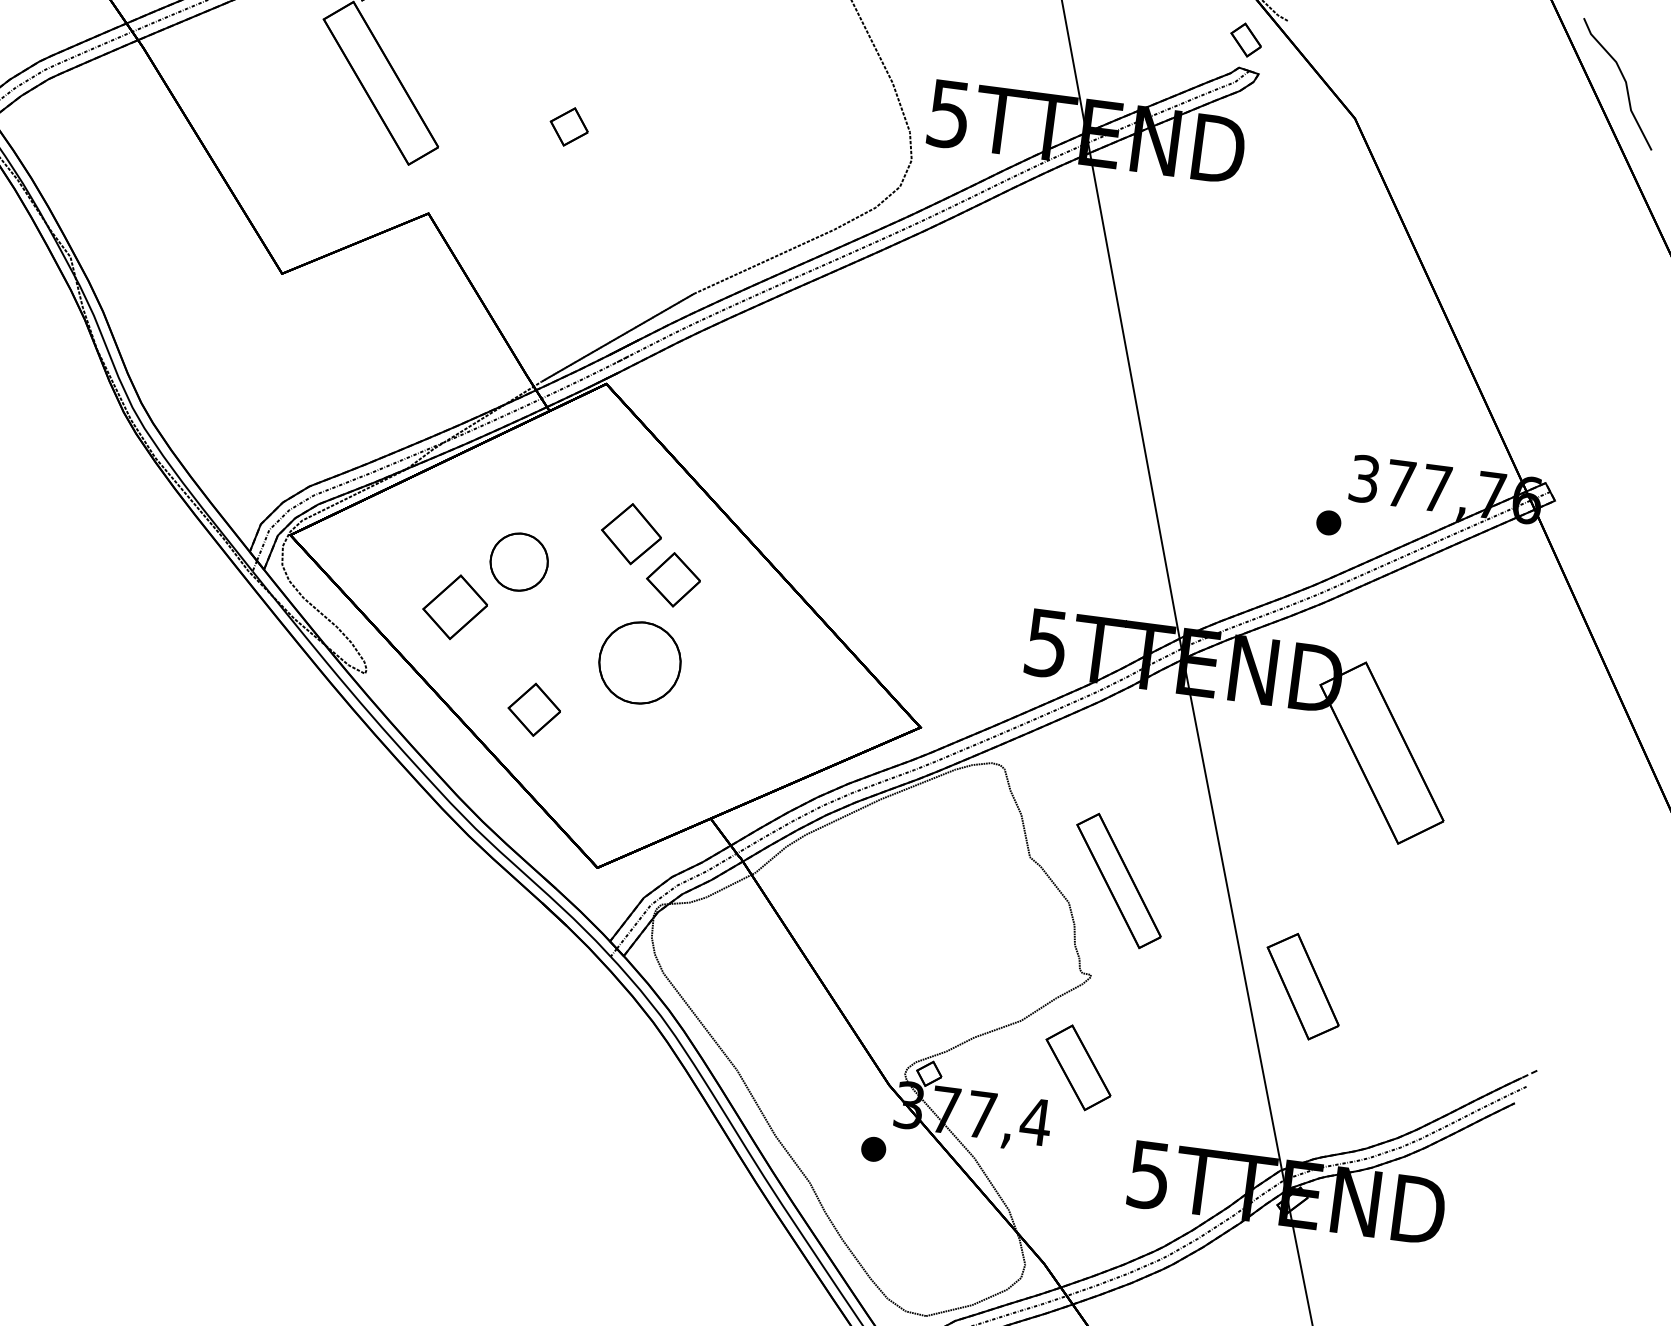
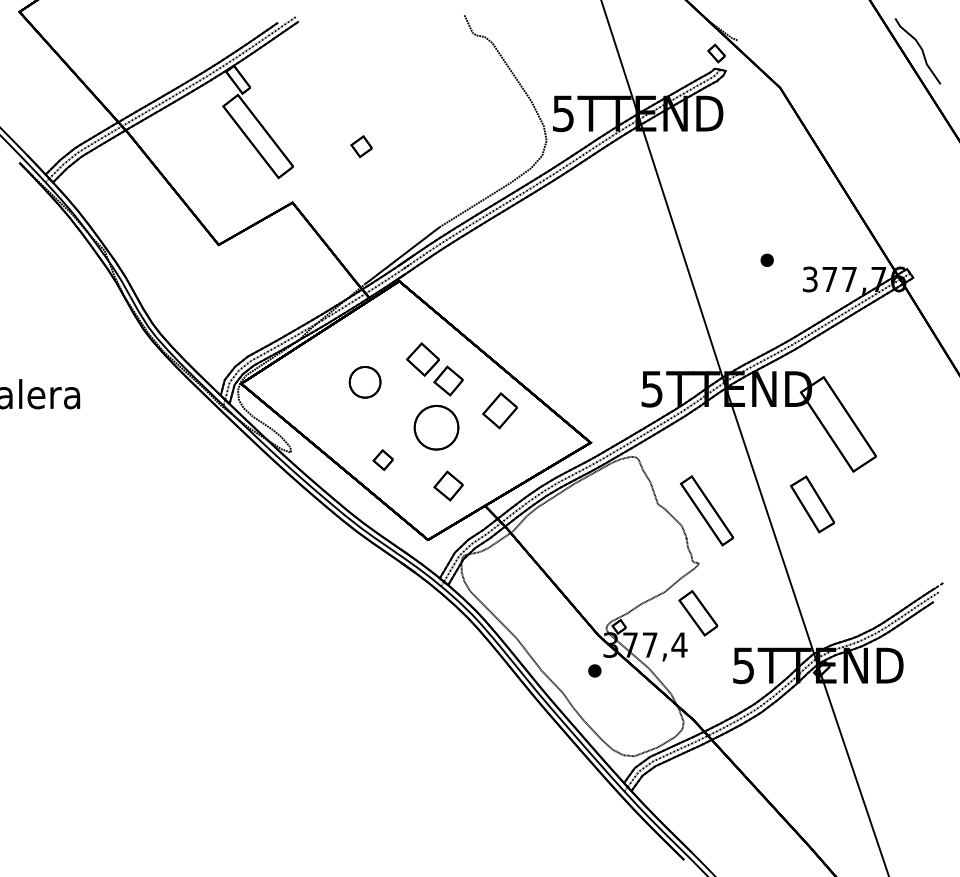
part: (1327, 521) -> (766, 259), moved
part: (454, 606) -> (499, 410), moved
part: (532, 710) -> (382, 460), size x0.7
part: (648, 772) -> (448, 485), added
part: (1302, 986) -> (812, 504), moved

